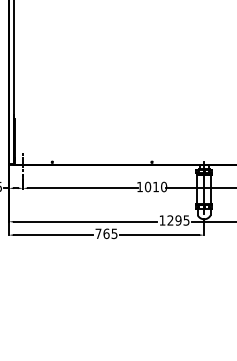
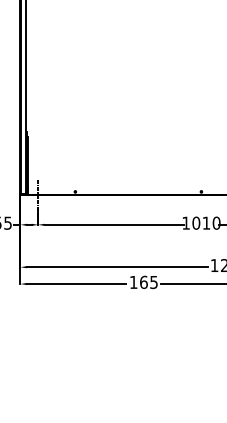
text: (98, 233) -> (133, 281), 765 -> 165

